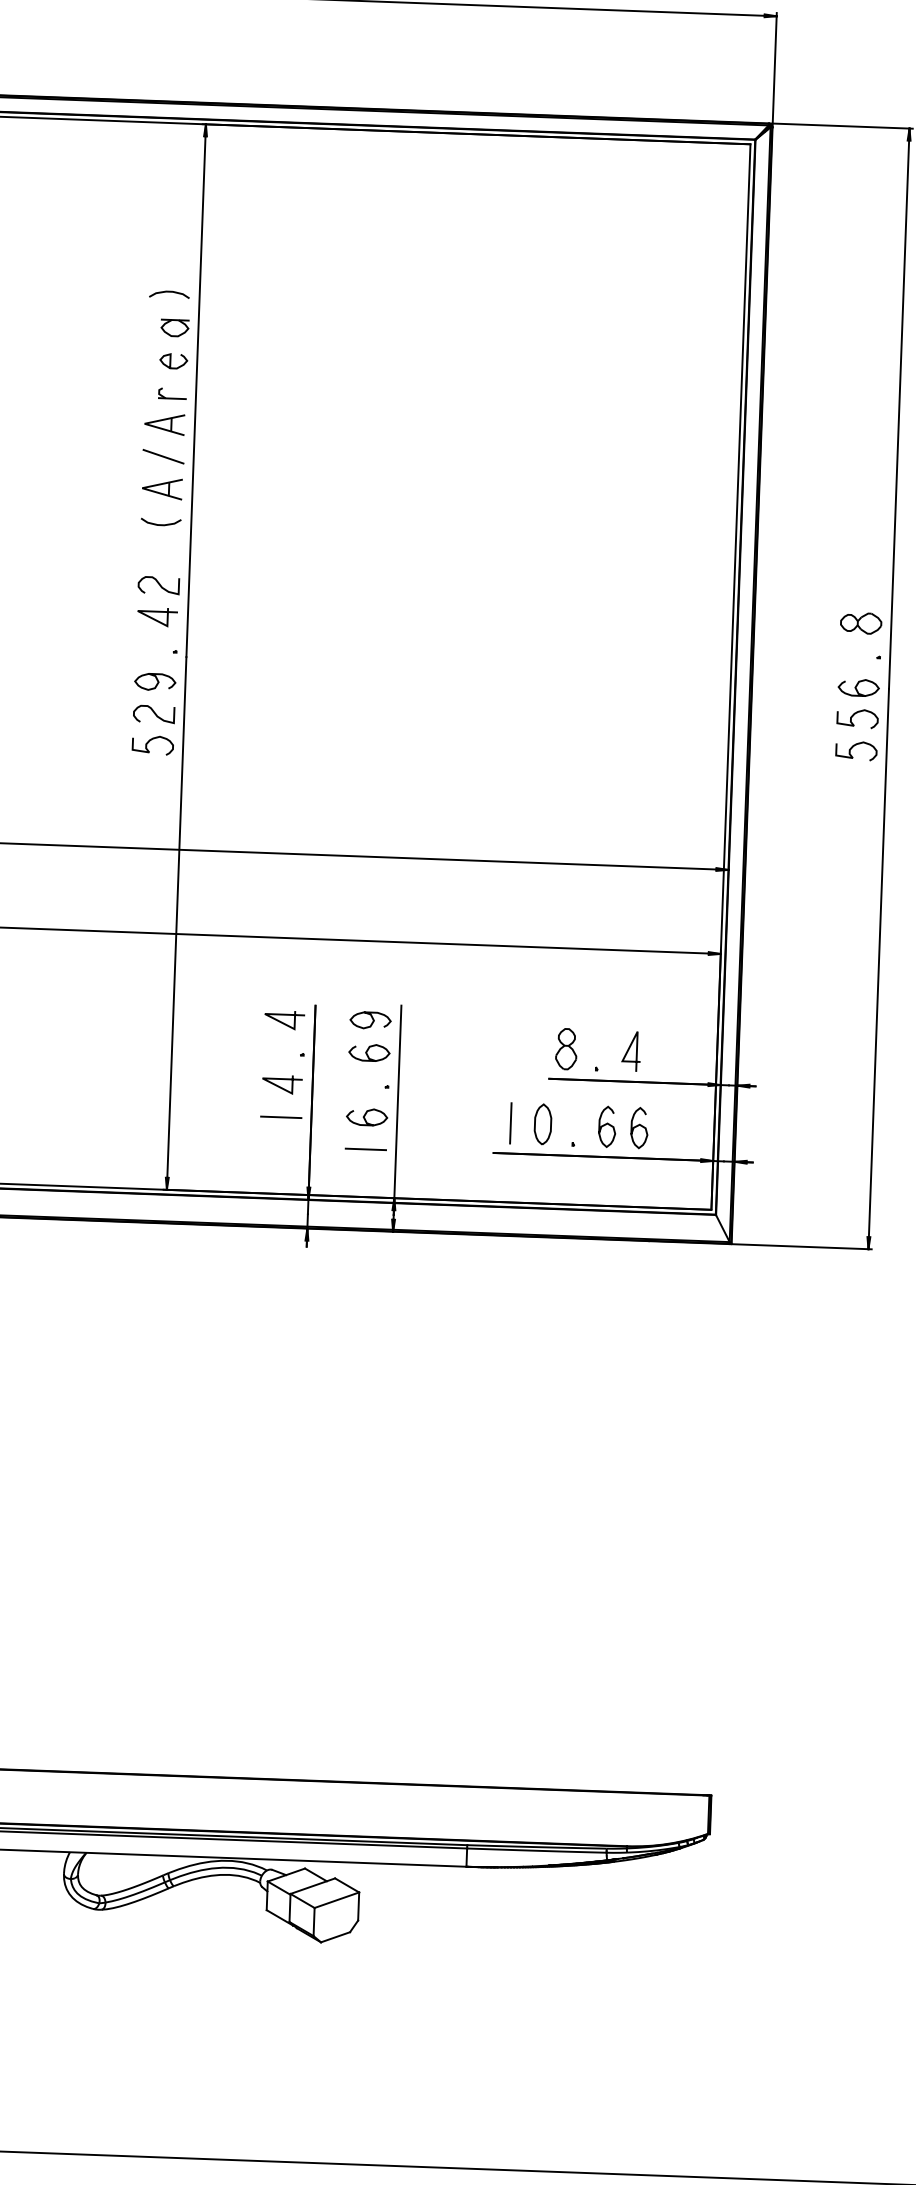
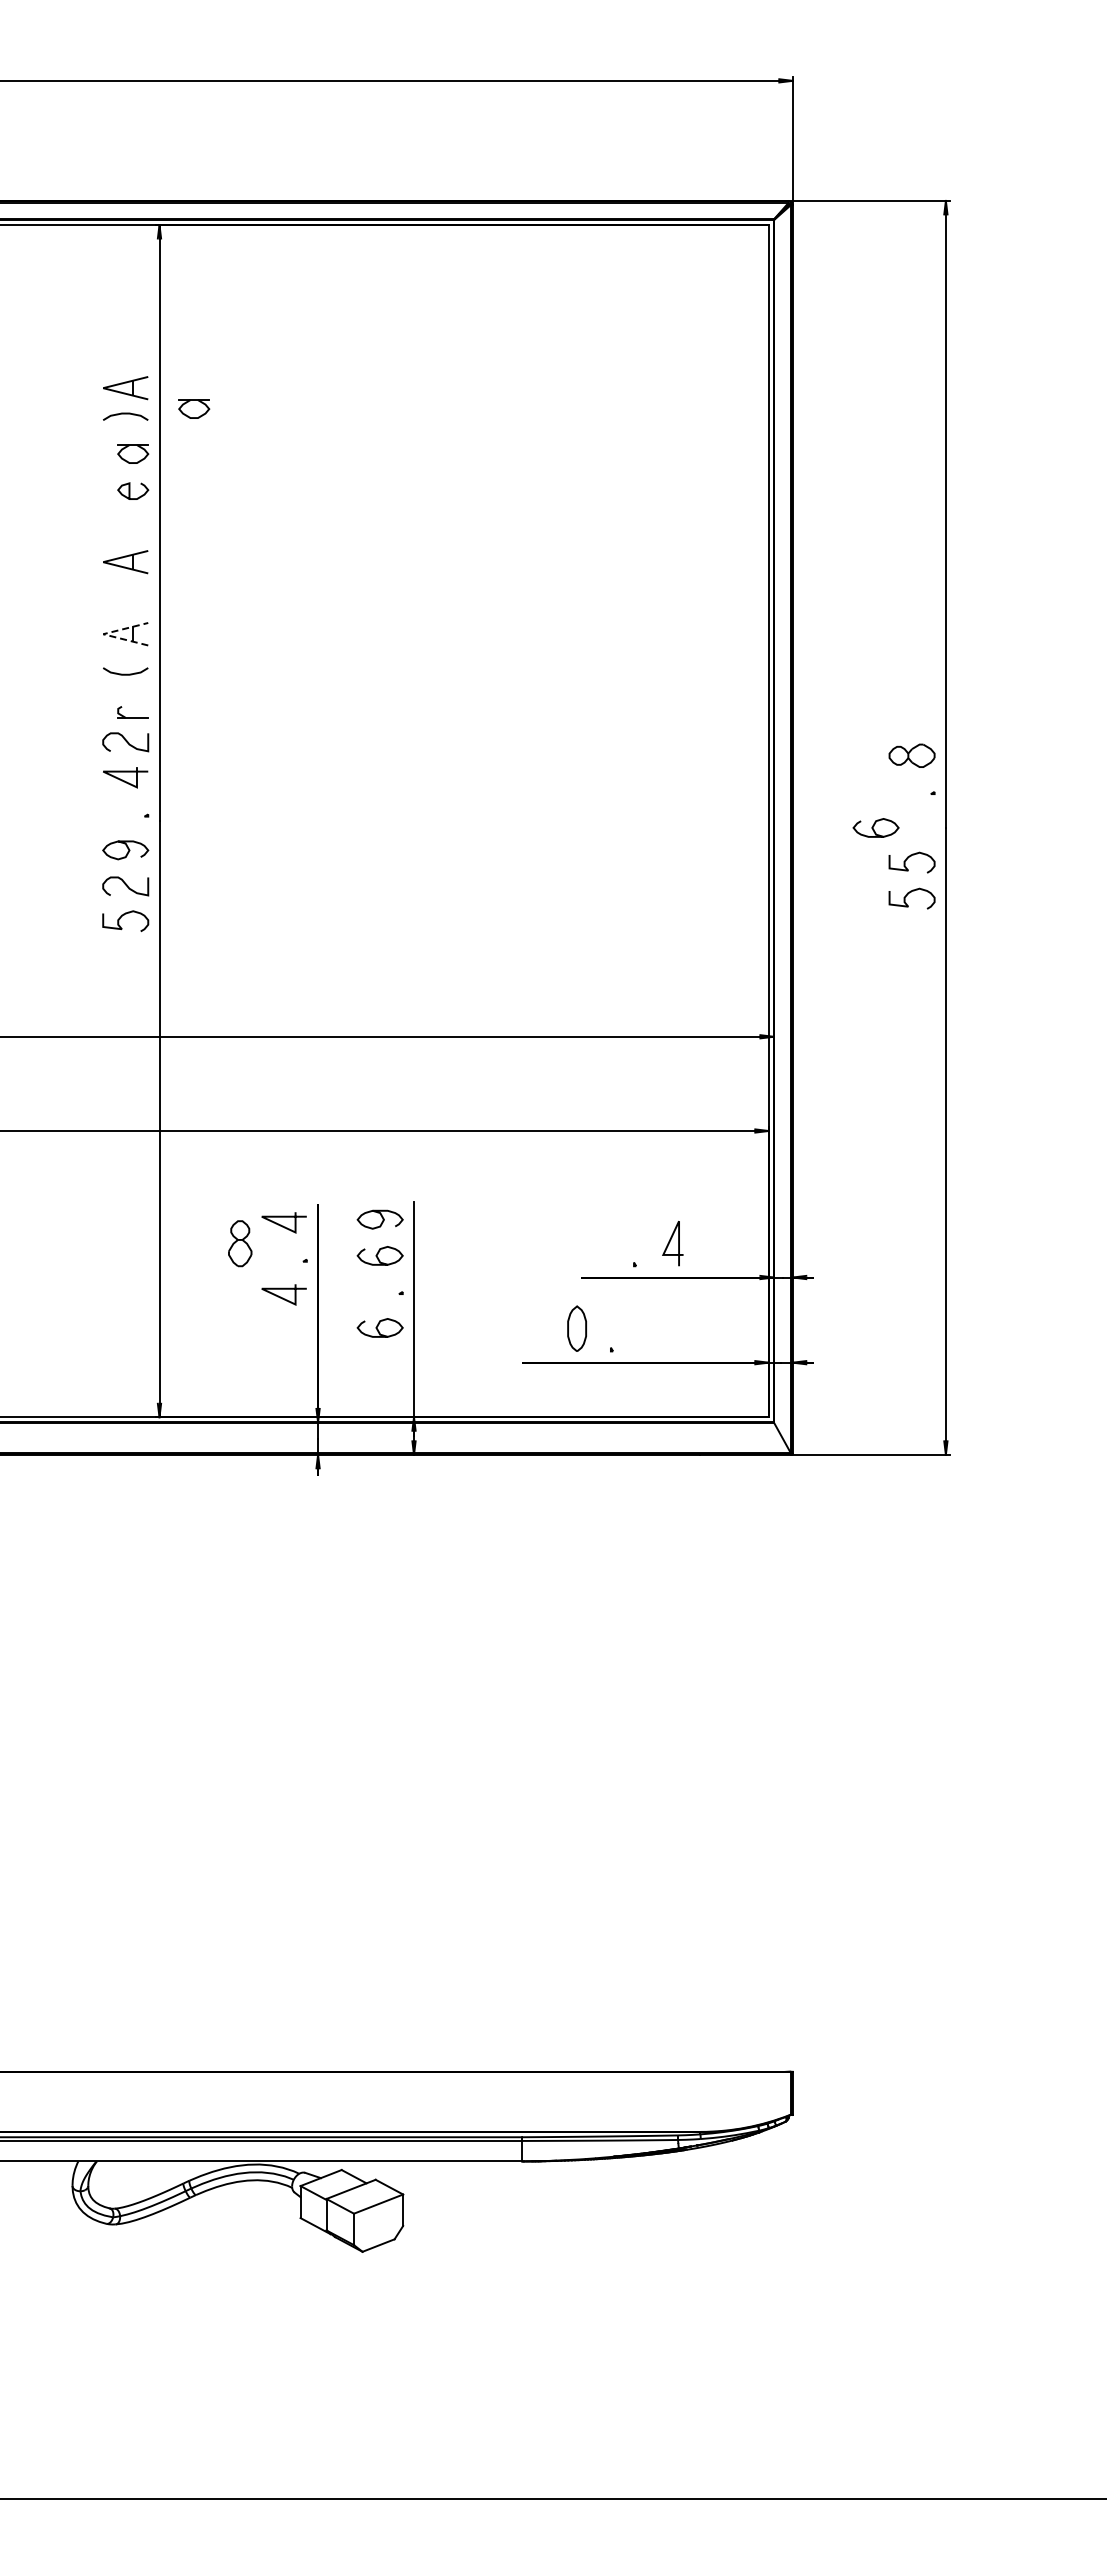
part: (170, 269) -> (125, 388), added
part: (231, 289) -> (194, 408), added
part: (171, 393) -> (132, 712), moved
line: (163, 456) -> (125, 597), removed
line: (142, 488) -> (103, 634), solid -> dashed
curve: (857, 686) -> (874, 826), moved
part: (566, 1049) -> (240, 1243), moved
line: (280, 1117) -> (283, 1331), removed
line: (511, 1123) -> (541, 1328), removed
curve: (607, 1124) -> (649, 1326), removed
curve: (639, 1125) -> (685, 1326), removed
line: (365, 1149) -> (379, 1363), removed

